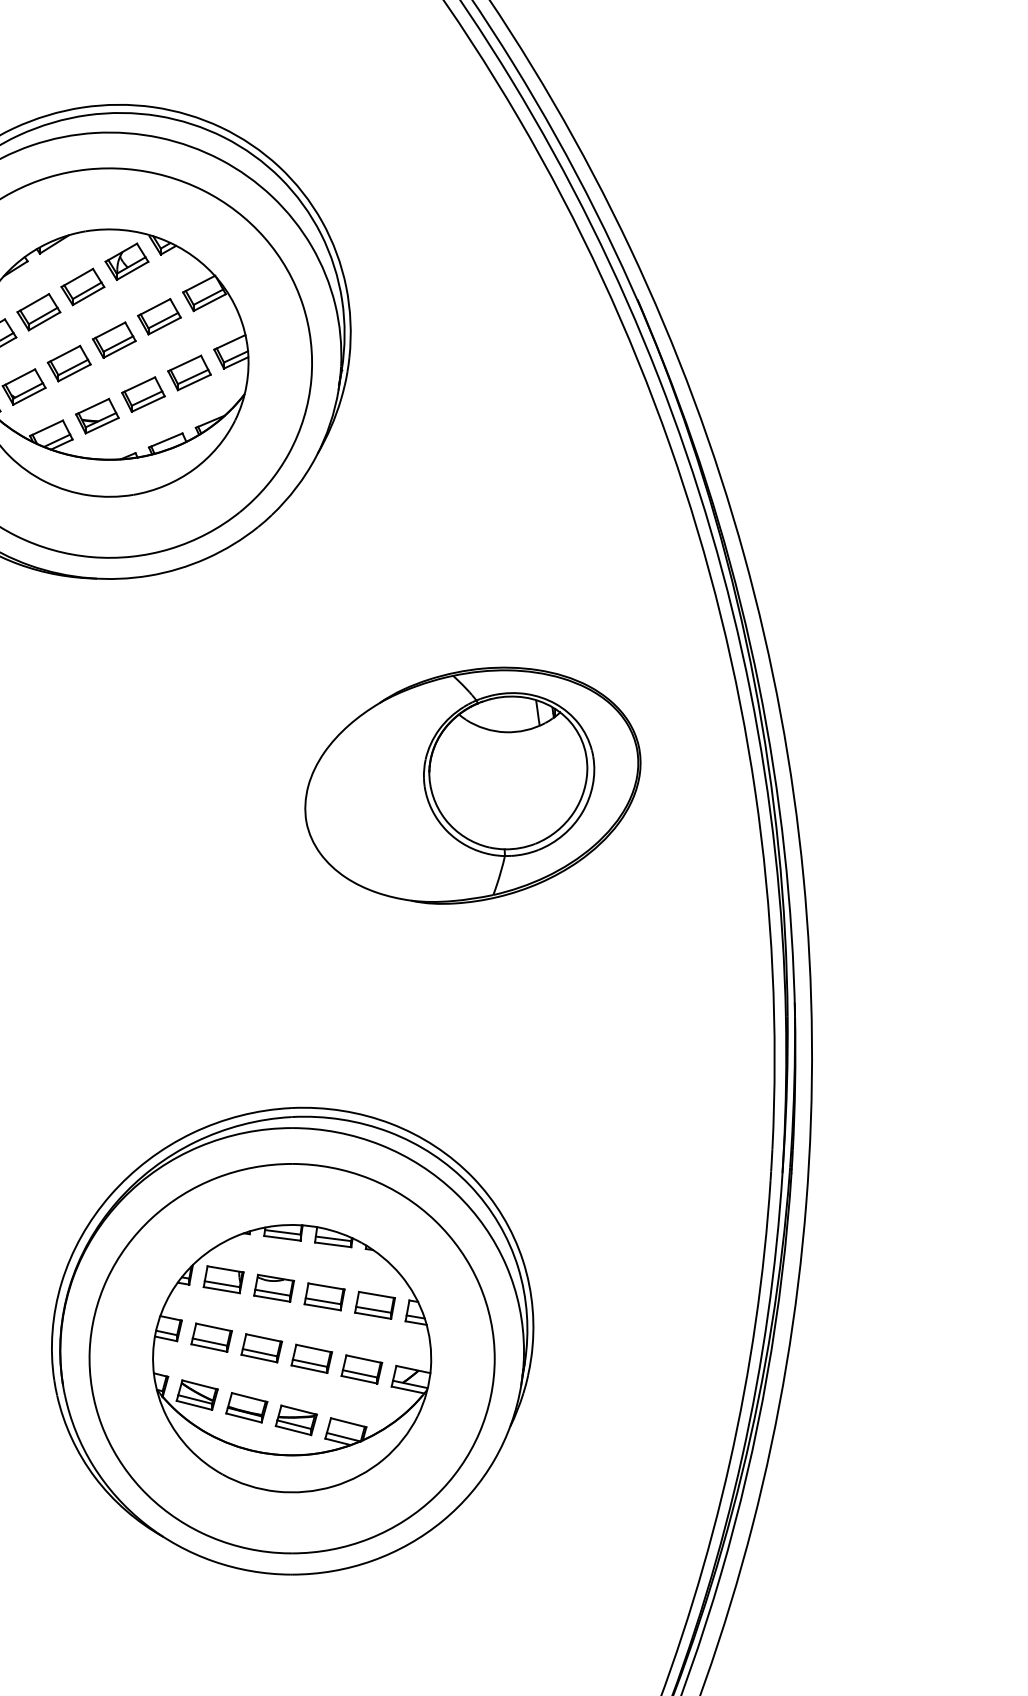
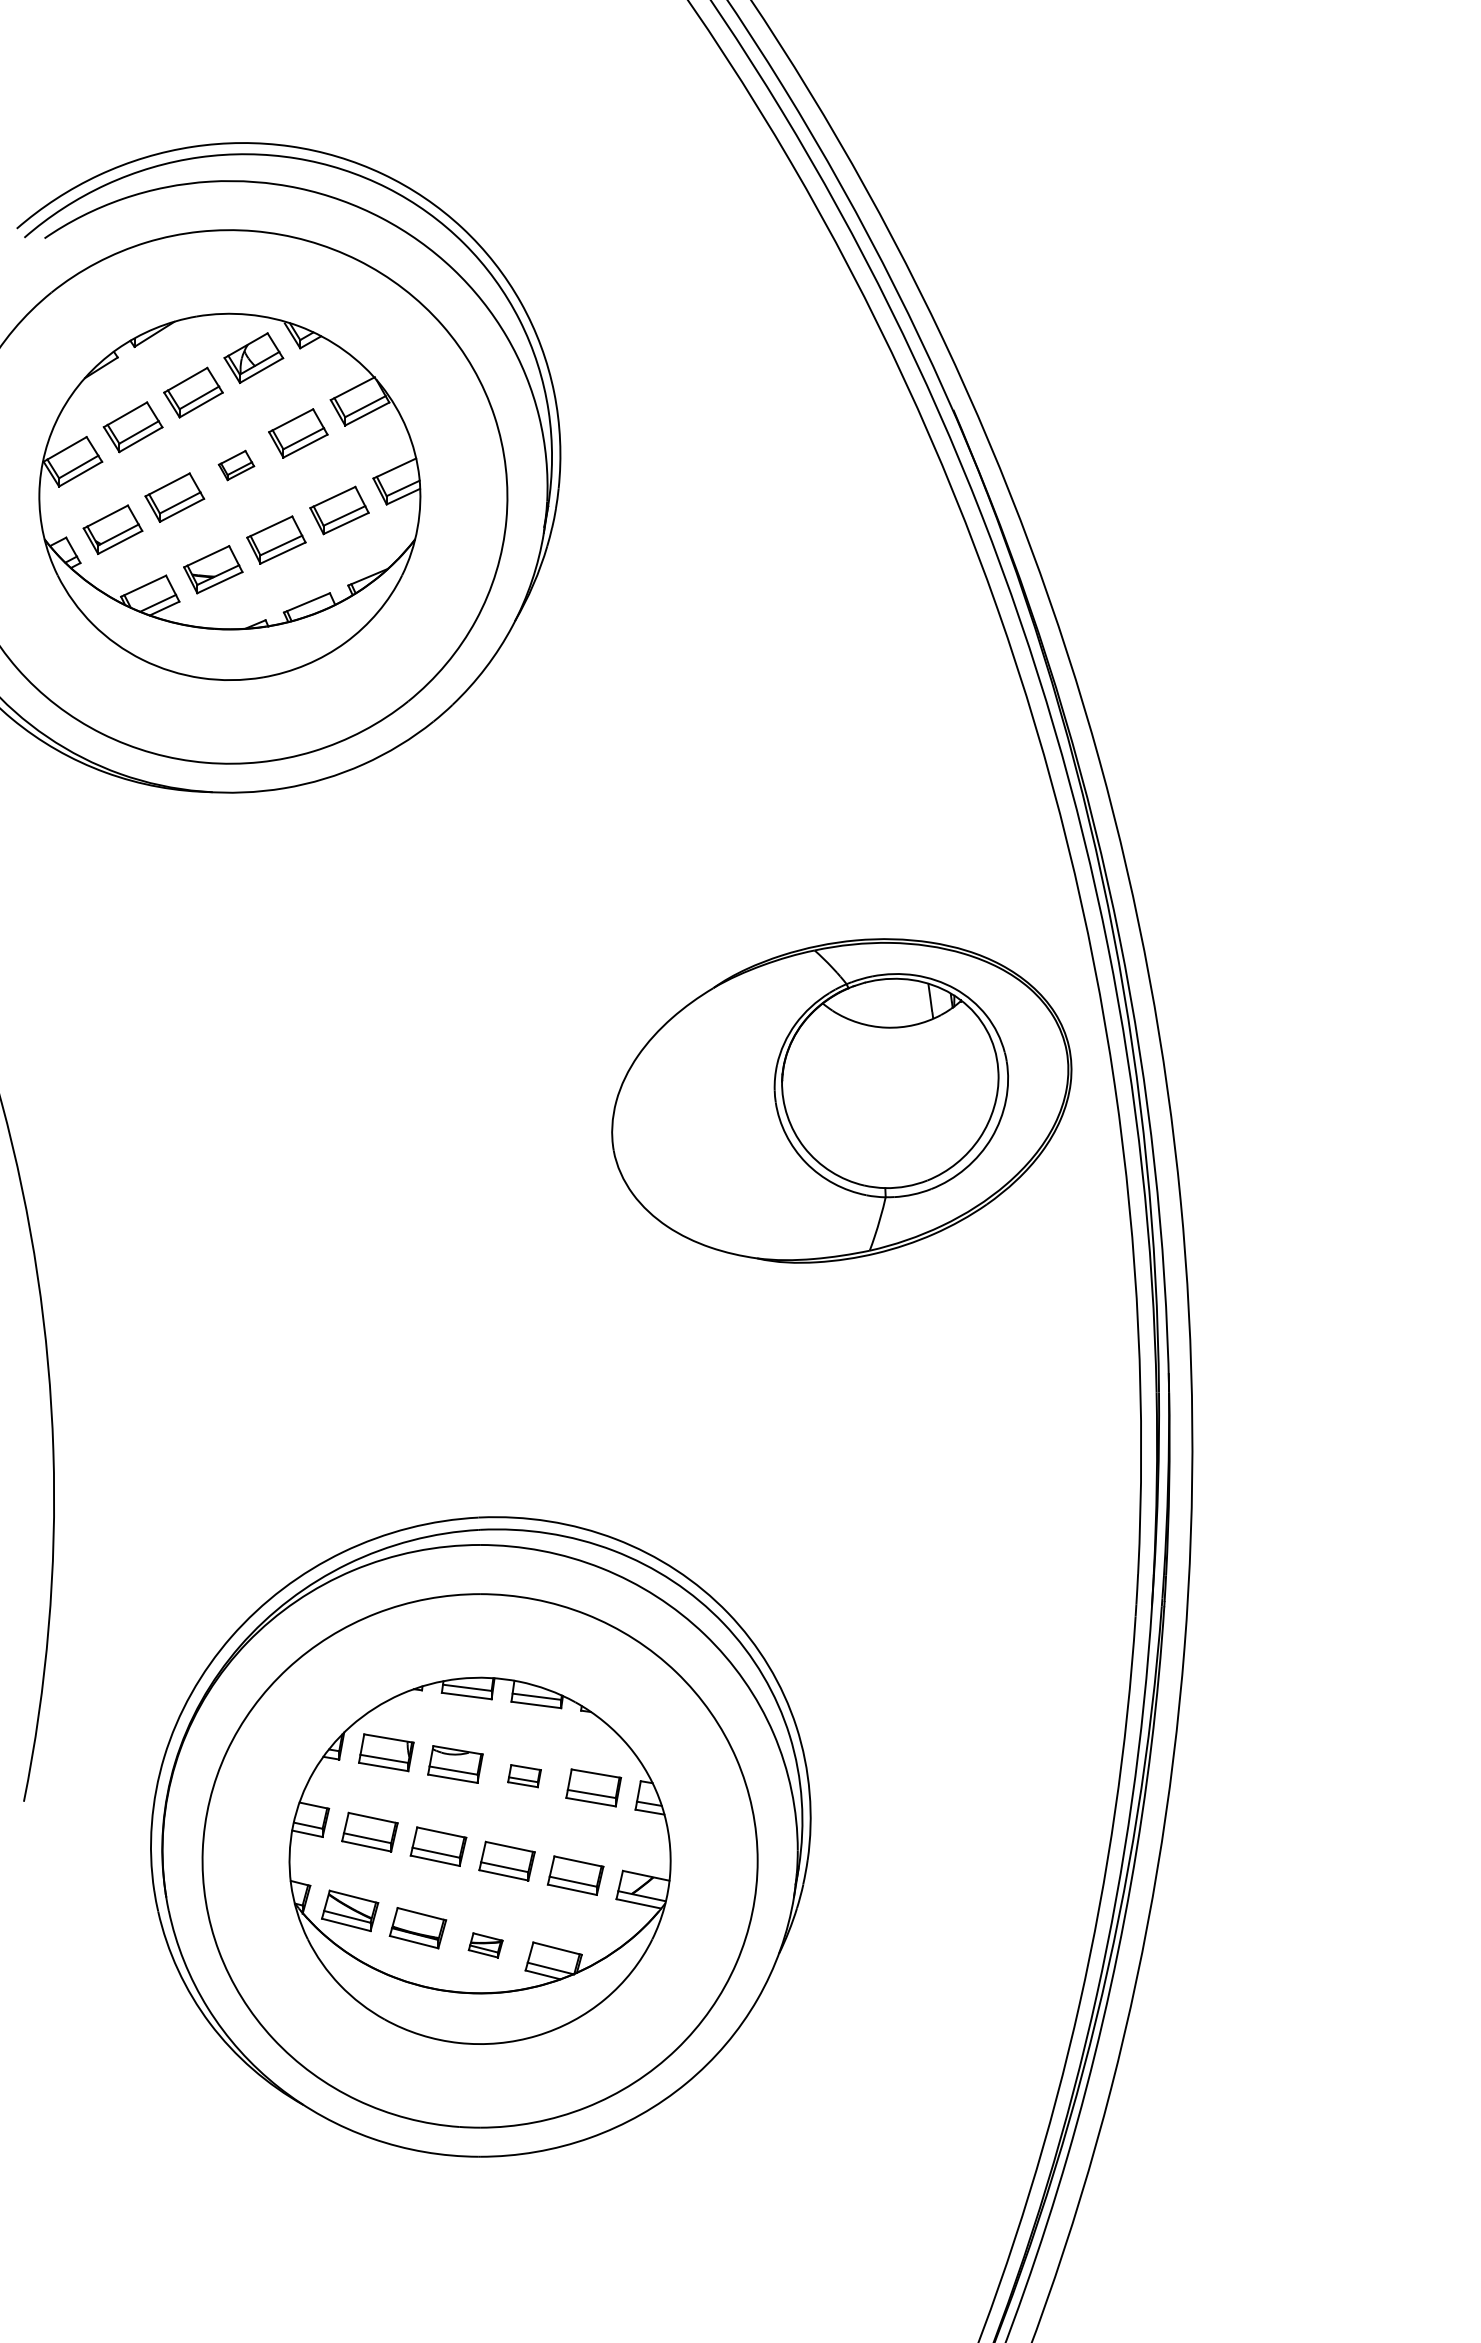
part: (114, 340) -> (236, 465), size x0.6
part: (472, 785) -> (841, 1100), moved
part: (324, 1296) -> (524, 1775), size x0.6
part: (296, 1420) -> (485, 1945), size x0.6

